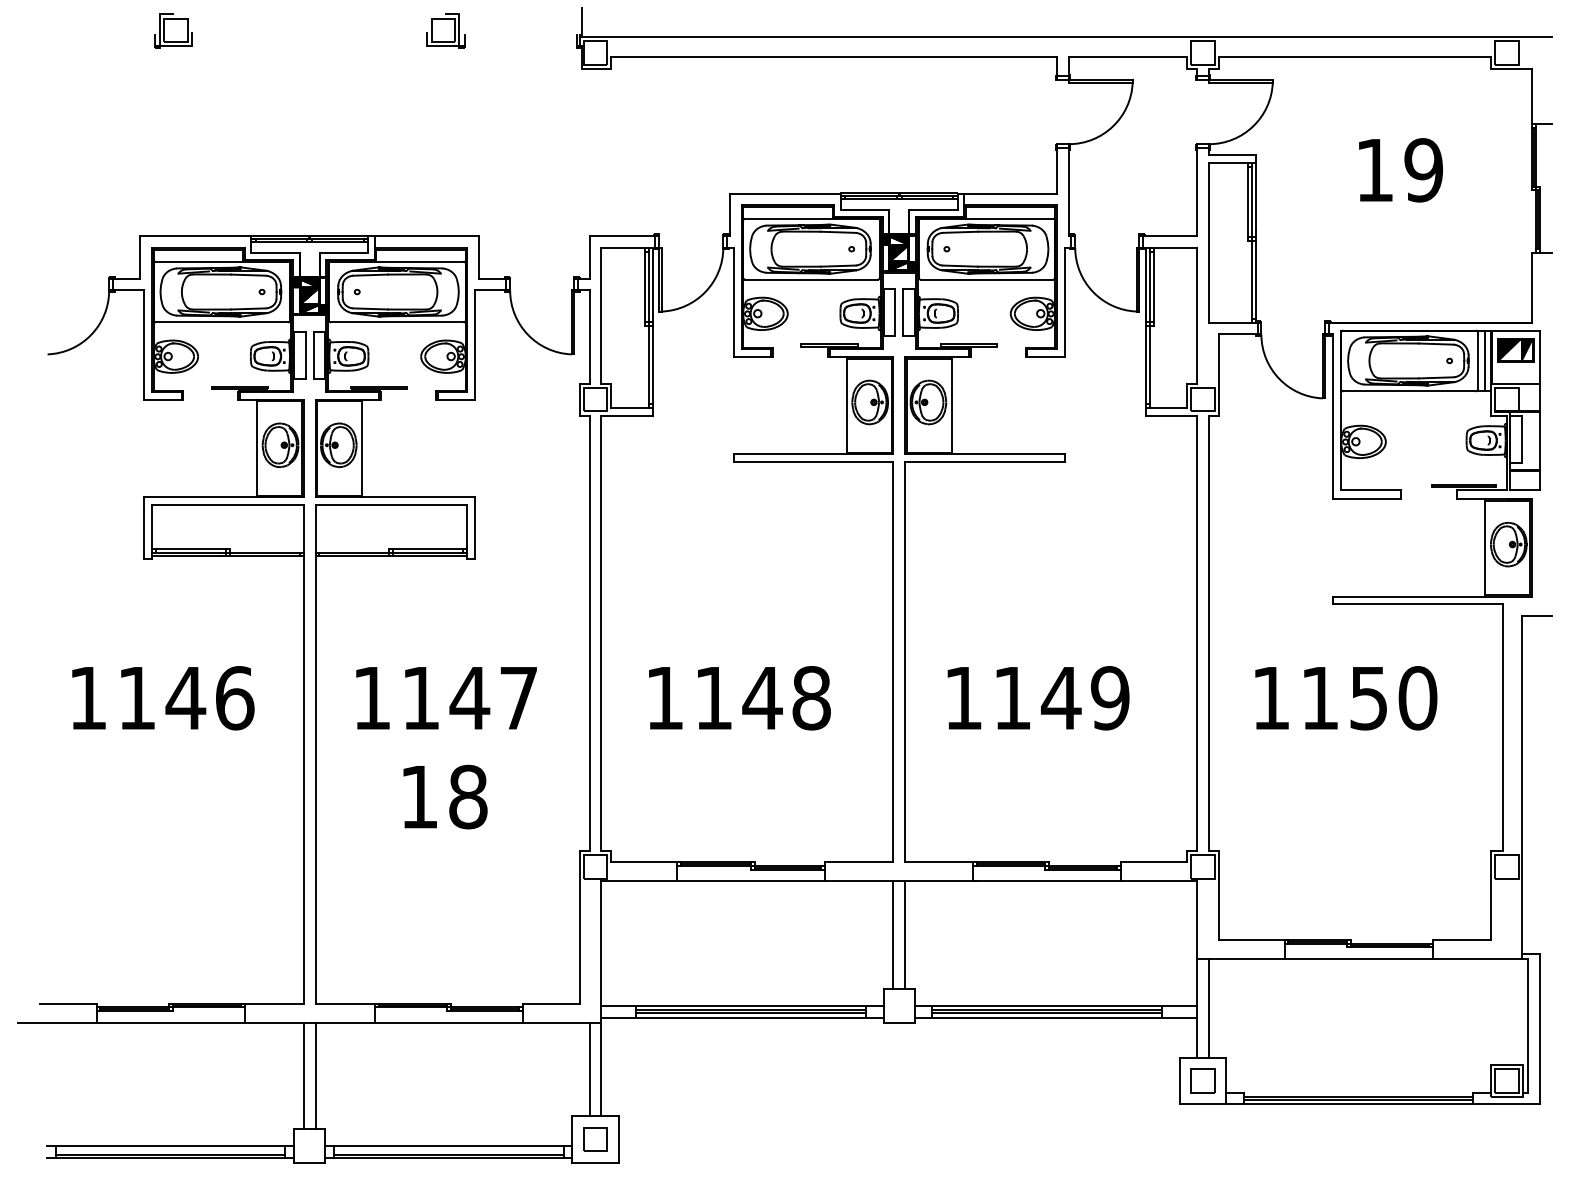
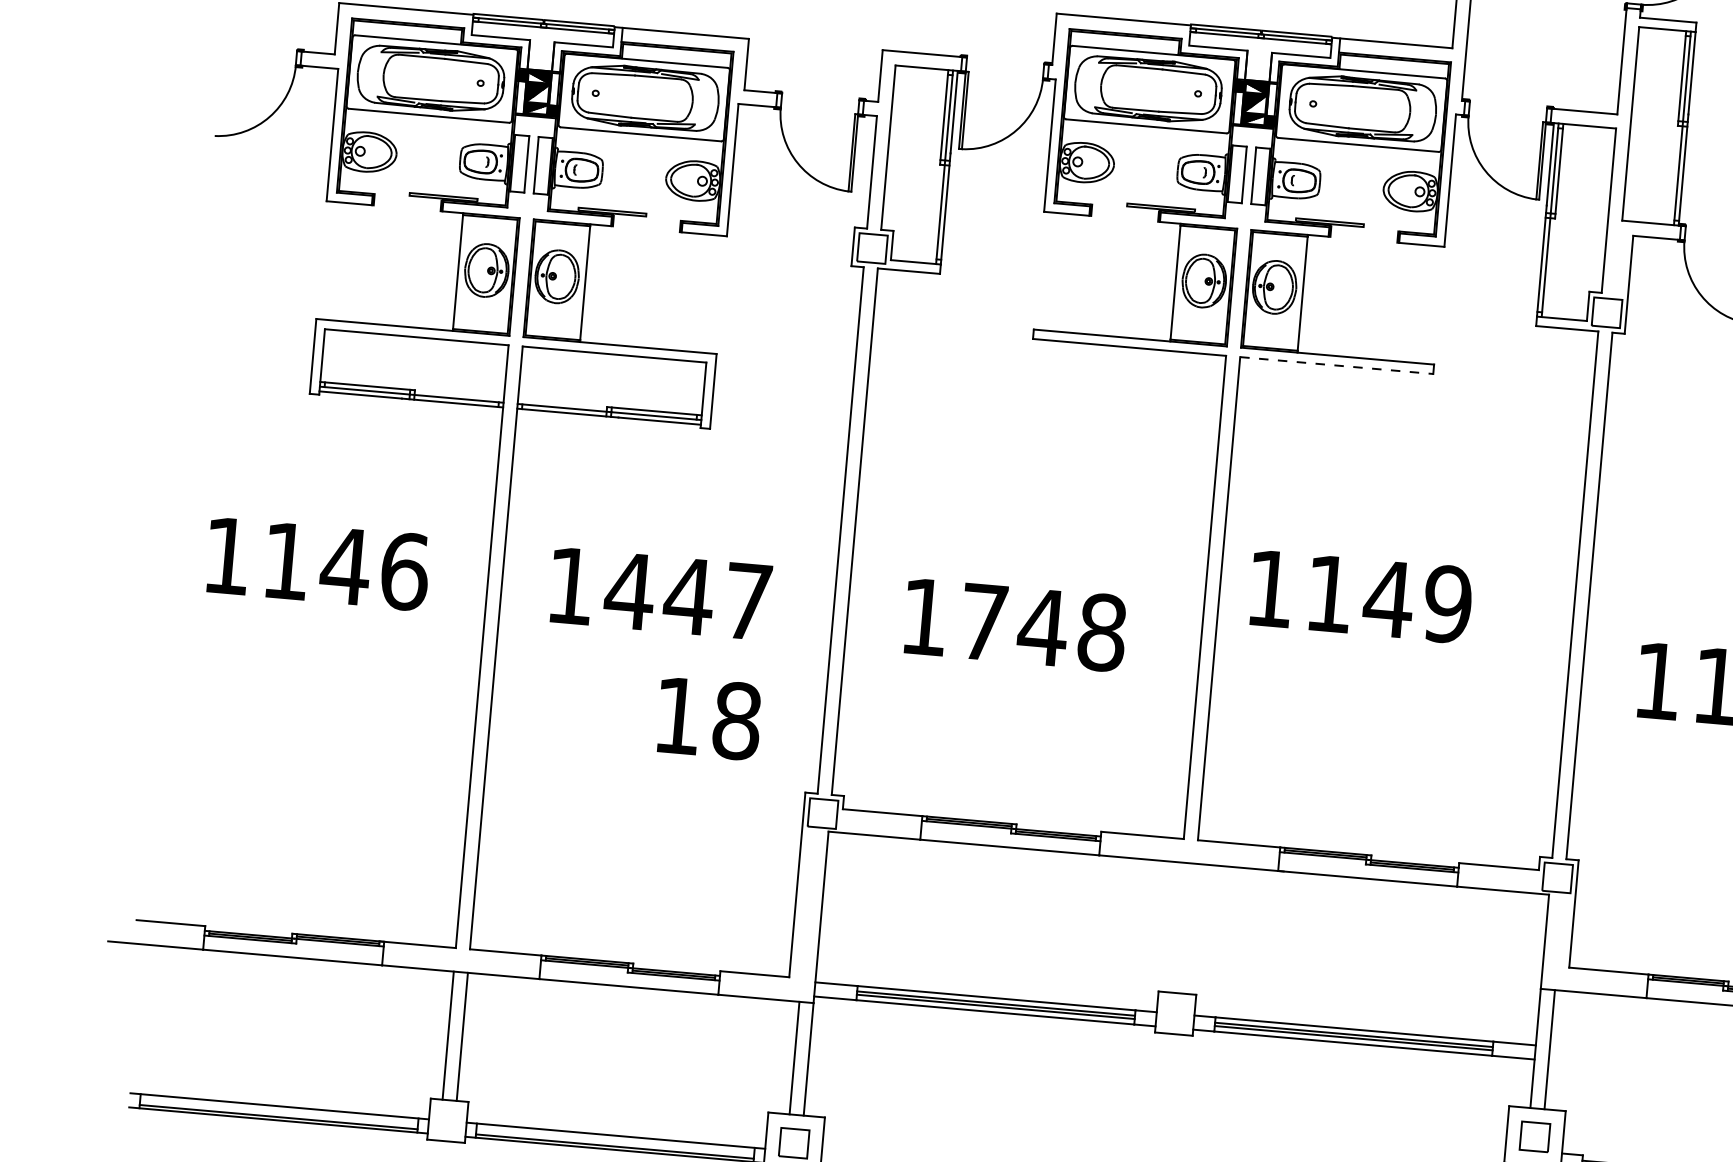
line: (984, 462) -> (1336, 365), solid -> dashed
text: (420, 698) -> (629, 591), 1147 -> 1447
text: (713, 698) -> (983, 622), 1148 -> 1748
text: (1038, 698) -> (1361, 597), moved
text: (445, 796) -> (709, 717), moved
line: (893, 934) -> (1176, 926), removed
line: (905, 934) -> (1190, 928), removed

